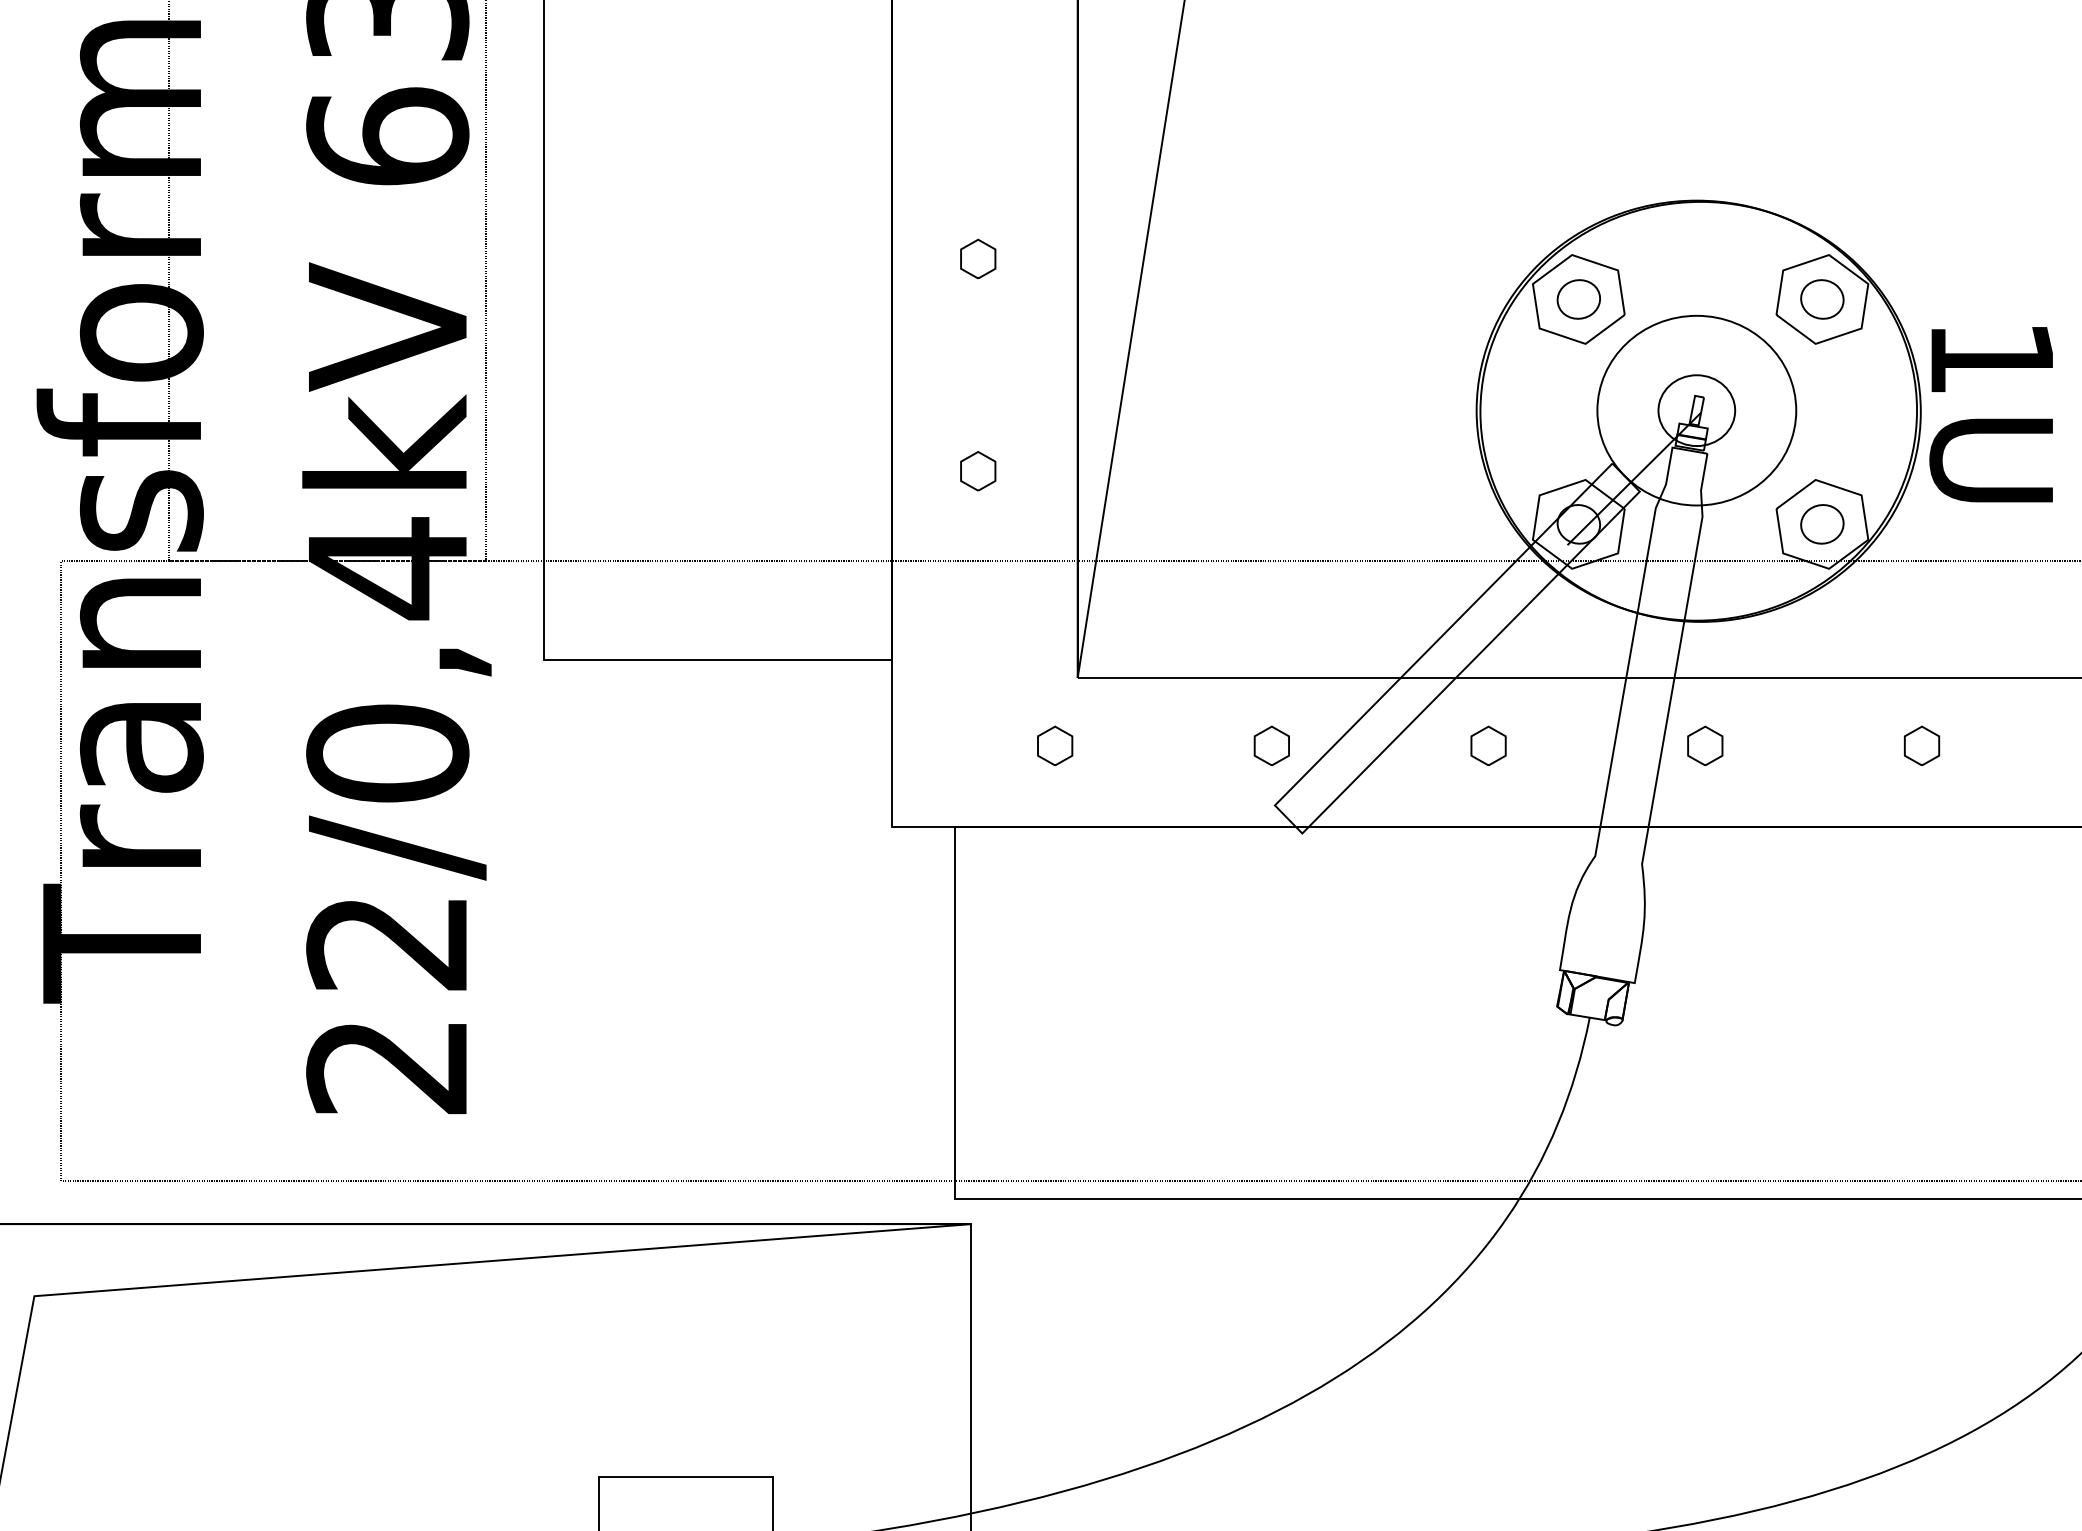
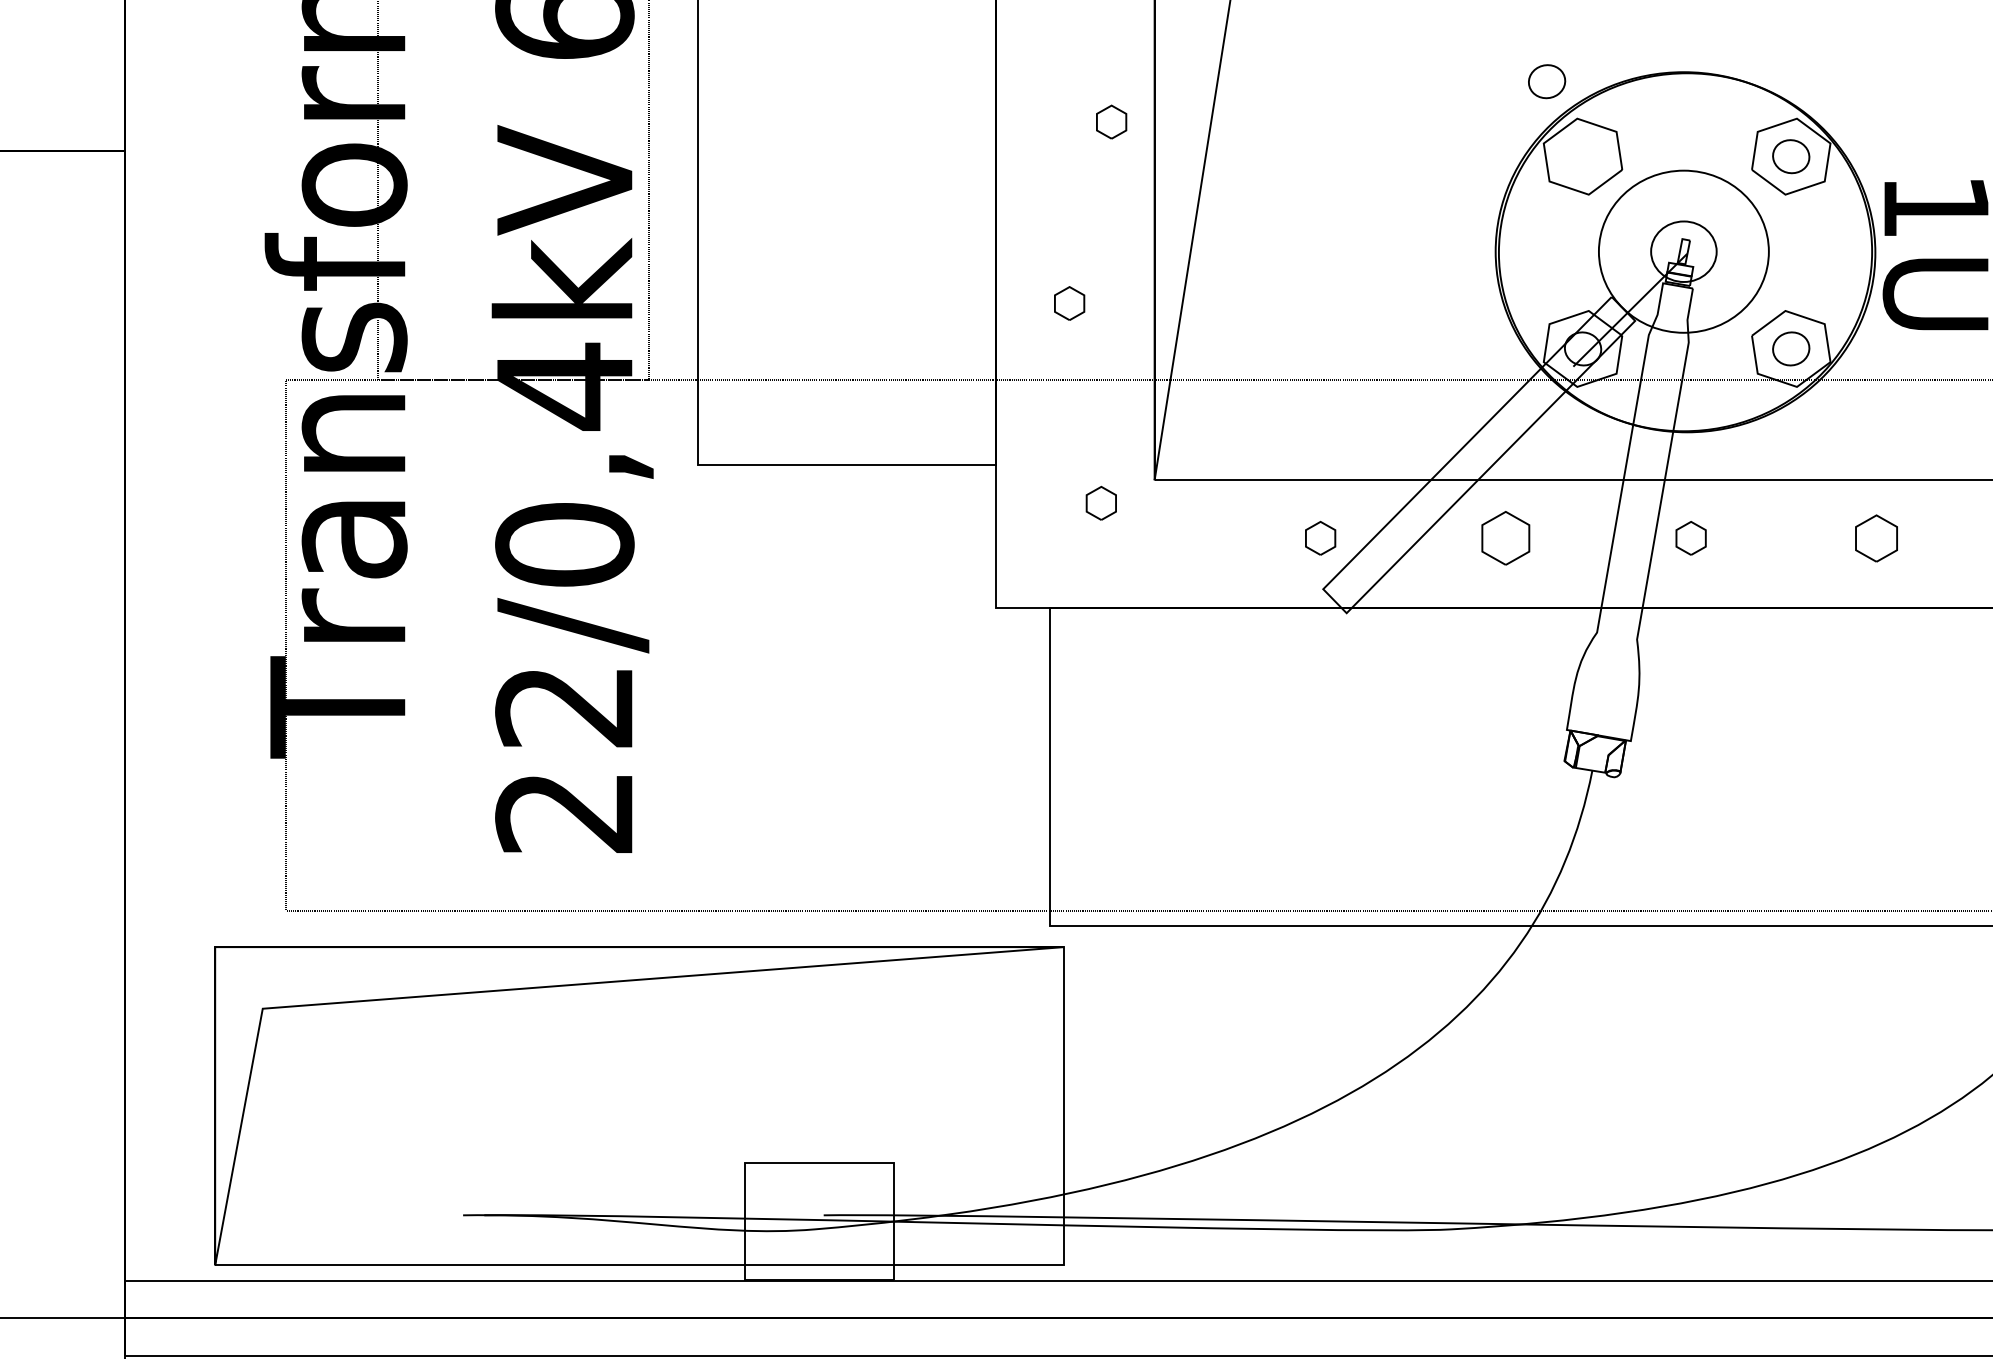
part: (978, 258) -> (1111, 121), moved
part: (1579, 299) -> (1547, 81), moved
part: (1054, 744) -> (1100, 502), moved
part: (1920, 744) -> (1875, 537), size x1.4
part: (1488, 746) -> (1505, 538), size x1.6

